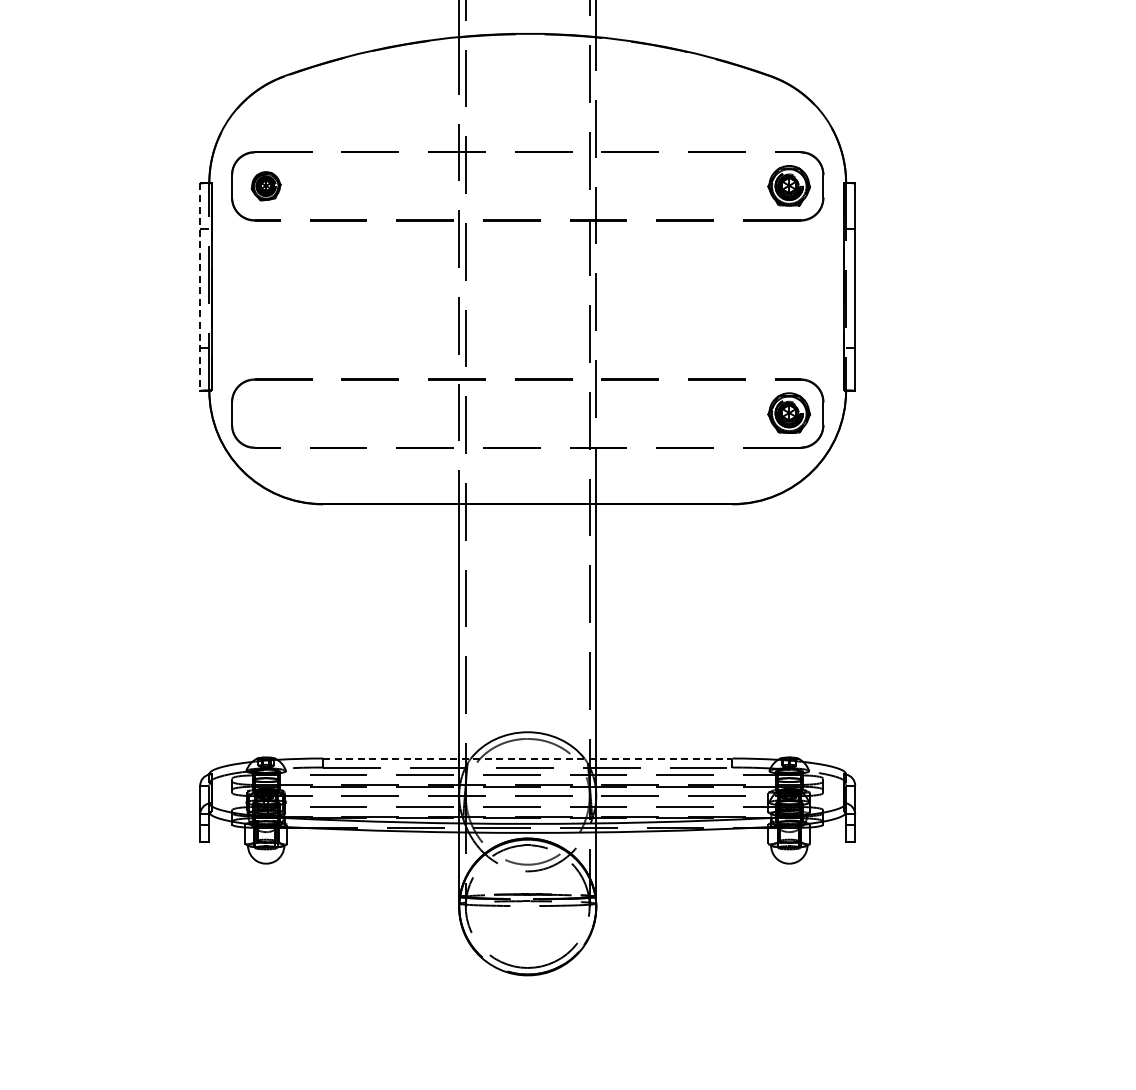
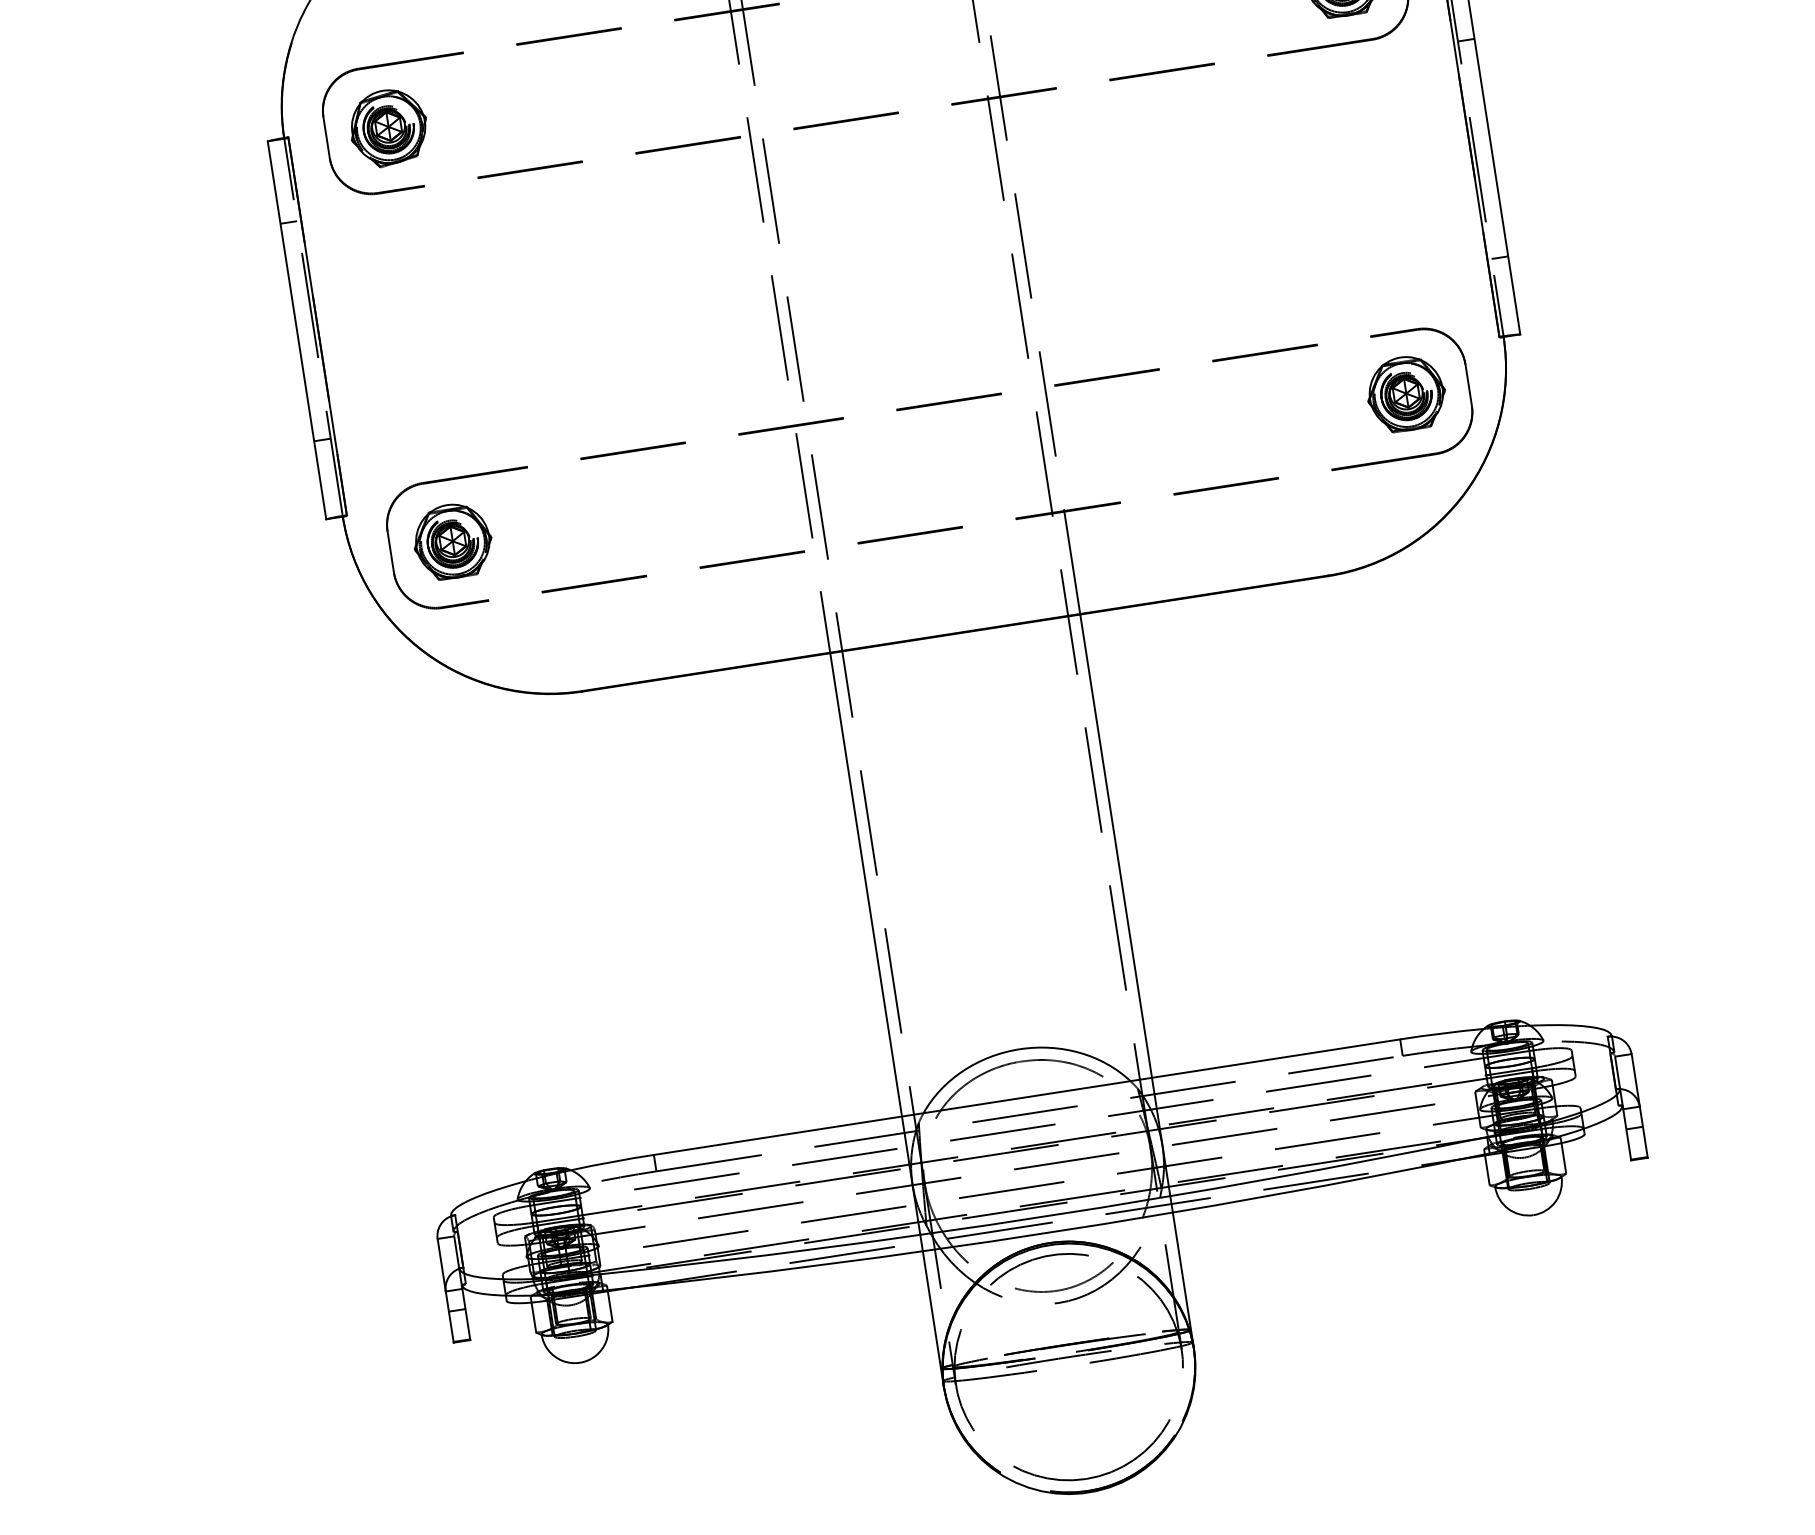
part: (265, 186) -> (387, 128), size x1.43
line: (200, 287) -> (297, 330), dashed -> solid
part: (265, 412) -> (451, 540), added
line: (527, 758) -> (1026, 1097), dashed -> solid

